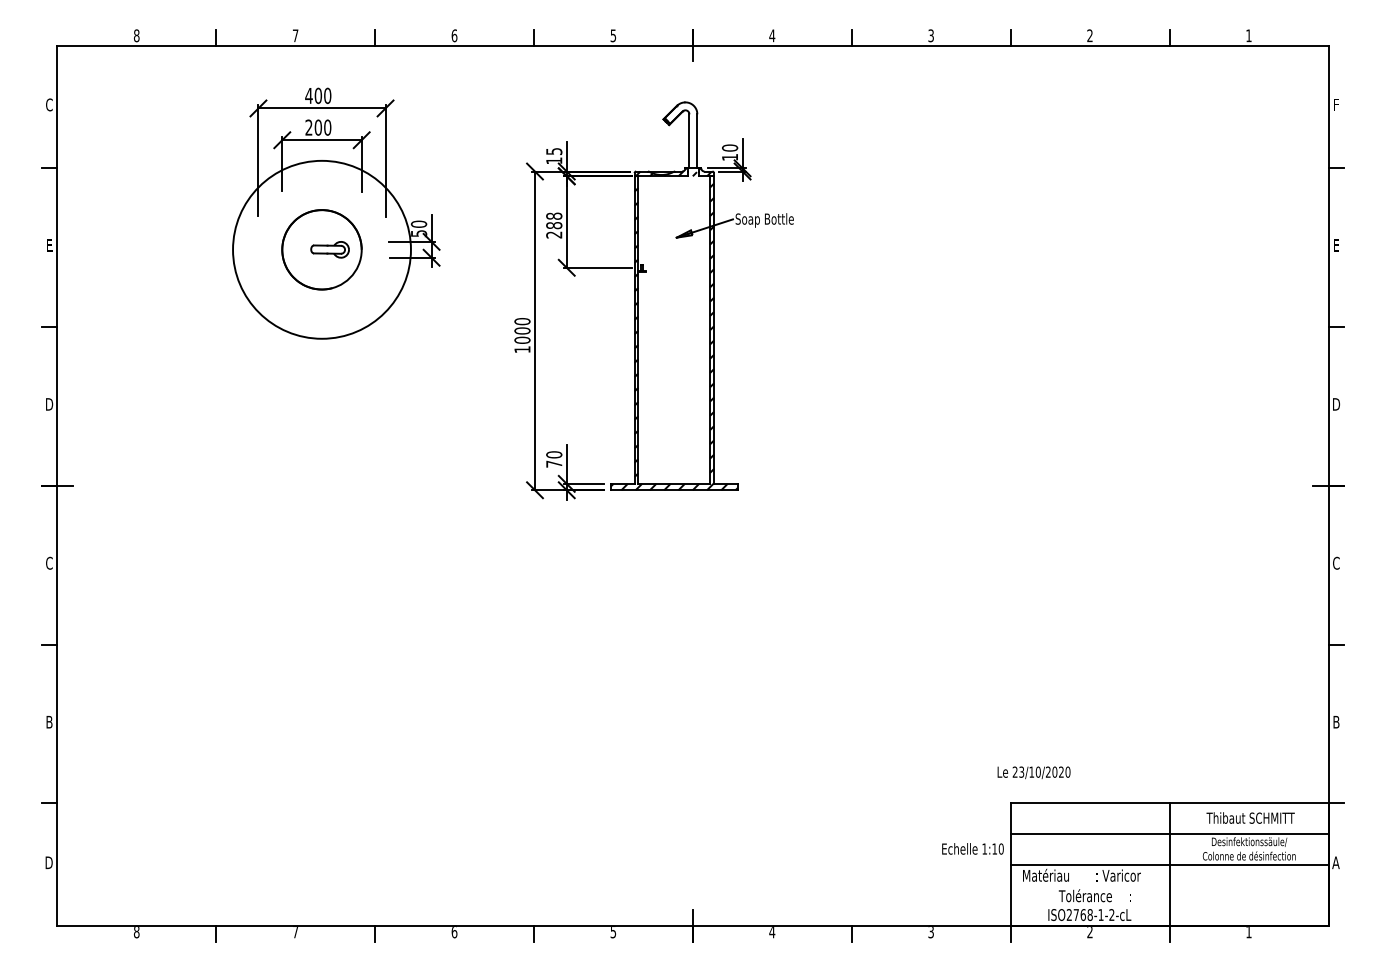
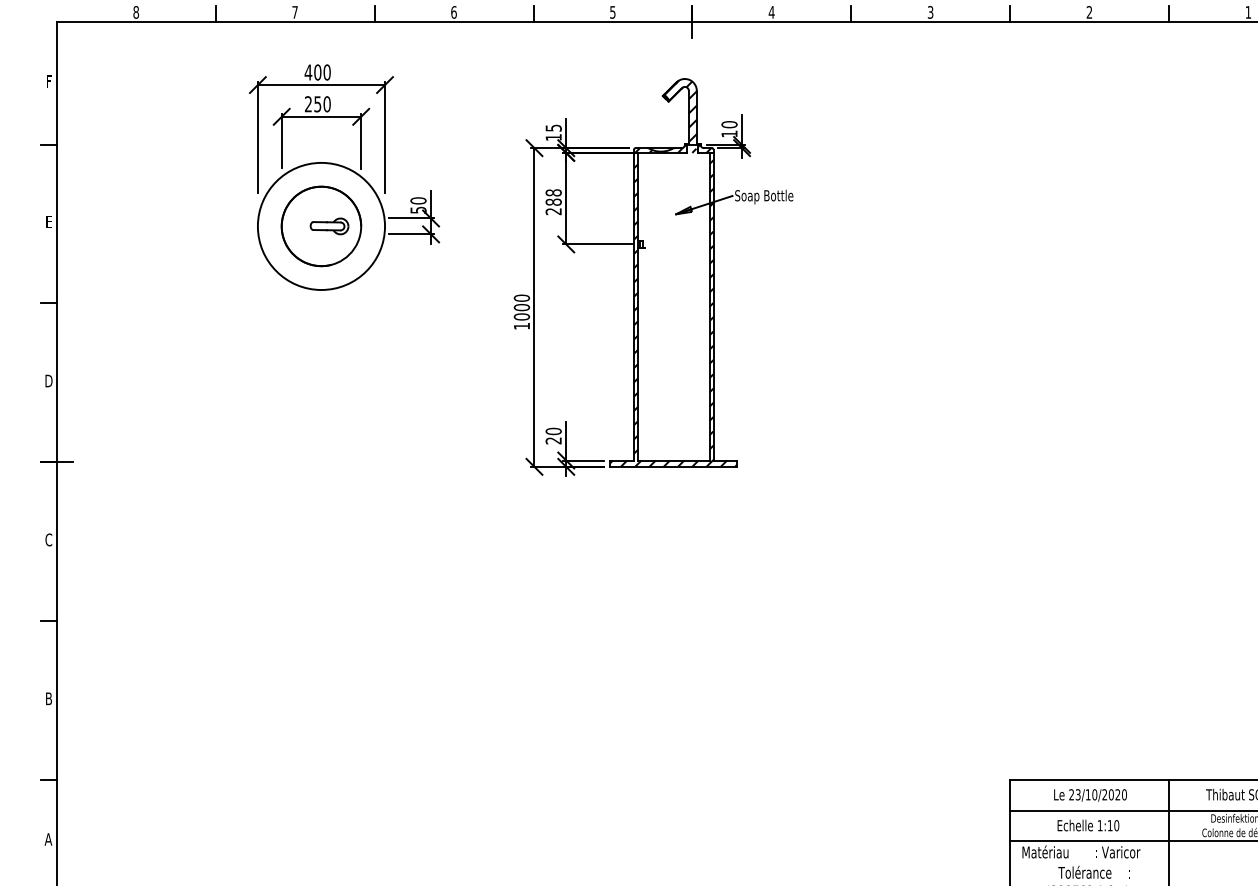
text: (49, 104) -> (48, 81), C -> F
text: (318, 127) -> (317, 104), 200 -> 250
hatch: (682, 135) -> (681, 112), added
circle: (321, 249) -> (320, 226), size x0.71
text: (554, 463) -> (553, 440), 70 -> 20
text: (1033, 772) -> (1089, 795), moved
text: (972, 848) -> (1087, 825), moved
text: (48, 862) -> (47, 839), D -> A

